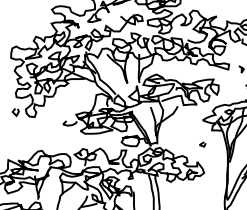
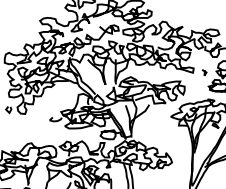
line: (202, 144) -> (170, 137), removed

